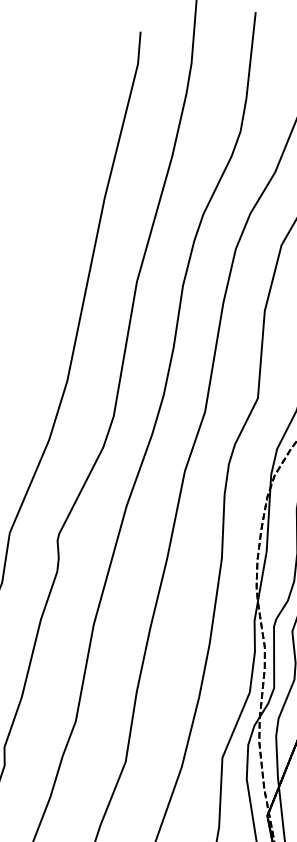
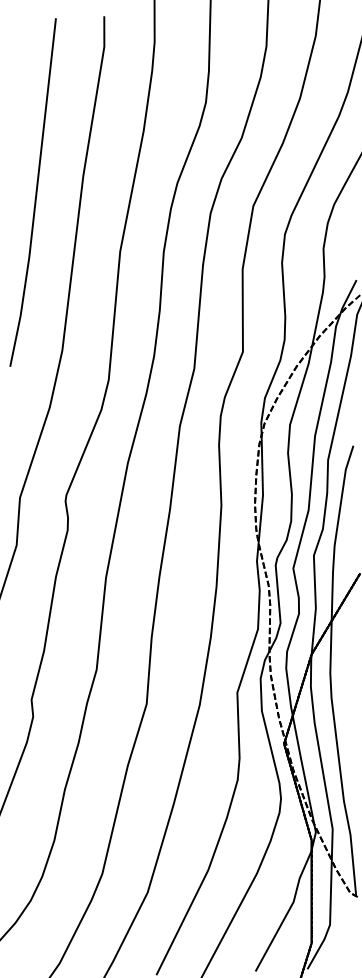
part: (49, 211) -> (32, 192), added

